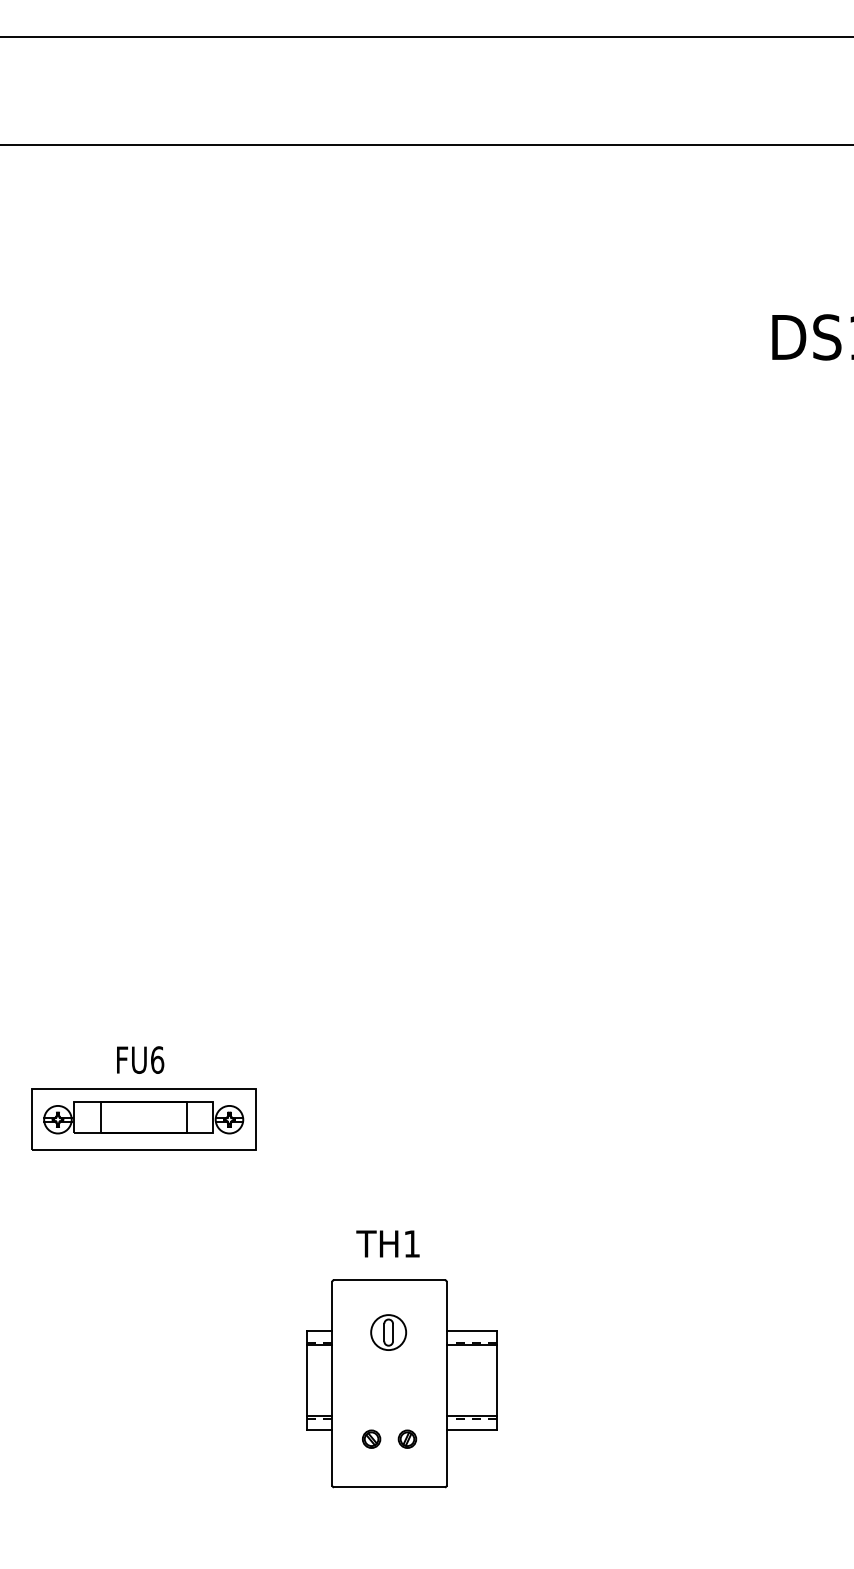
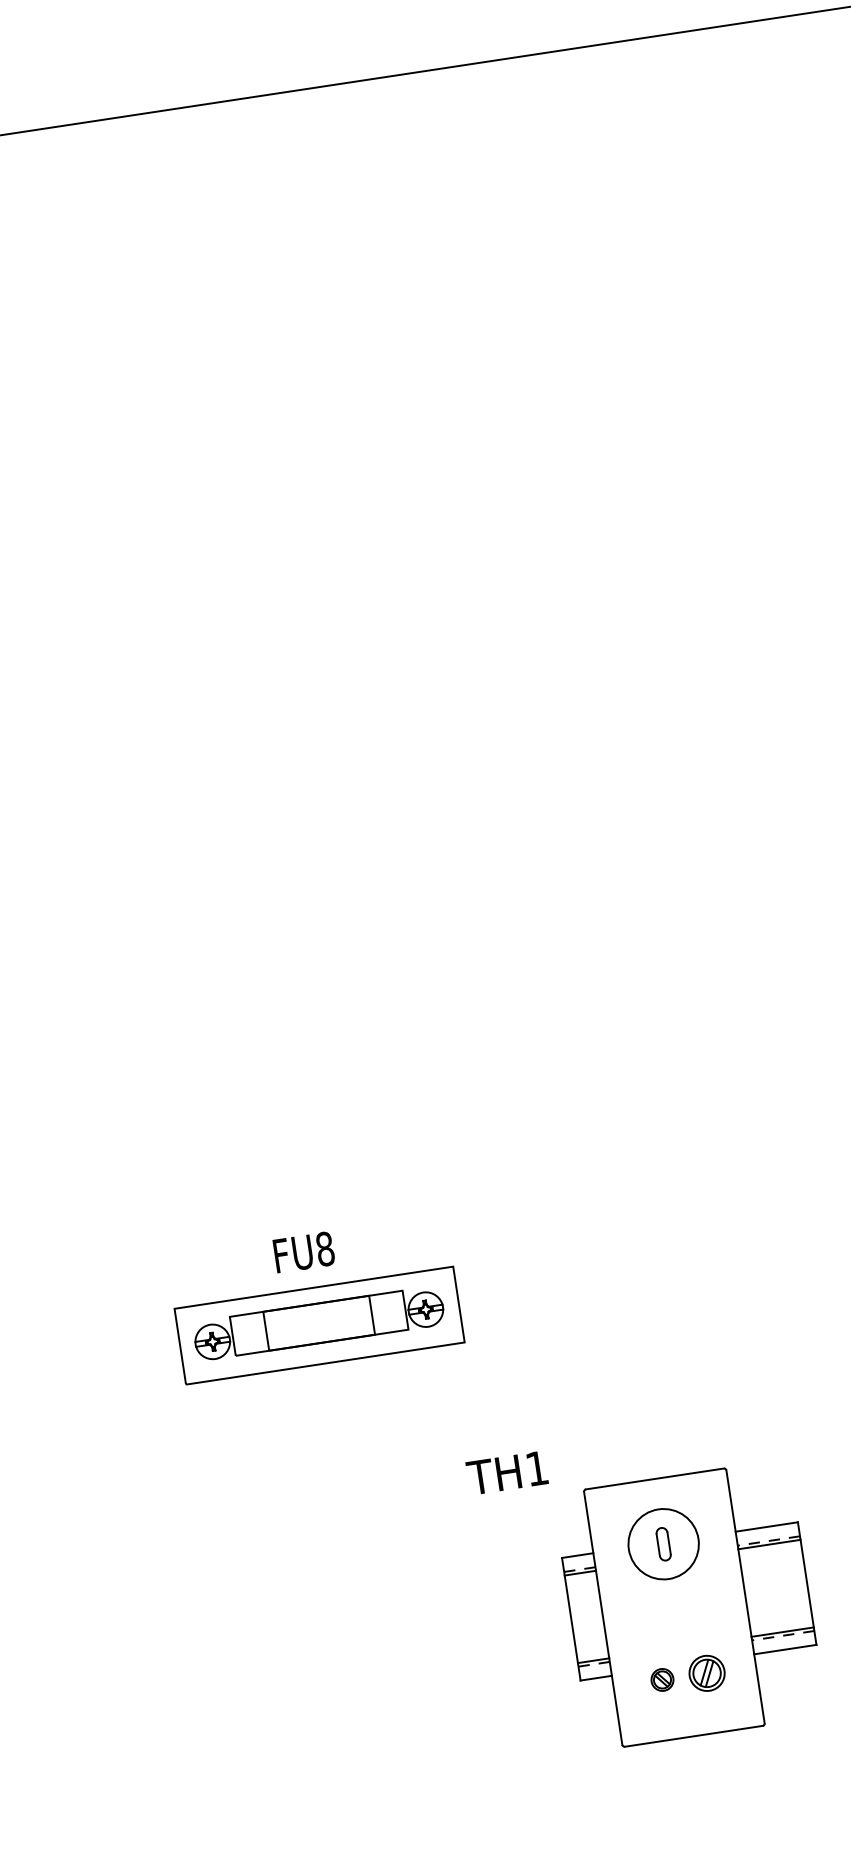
text: (157, 1059) -> (325, 1248), FU6 -> FU8
text: (387, 1243) -> (506, 1472), moved
circle: (388, 1332) -> (663, 1544), size x1.6
part: (407, 1438) -> (706, 1672), size x1.6

